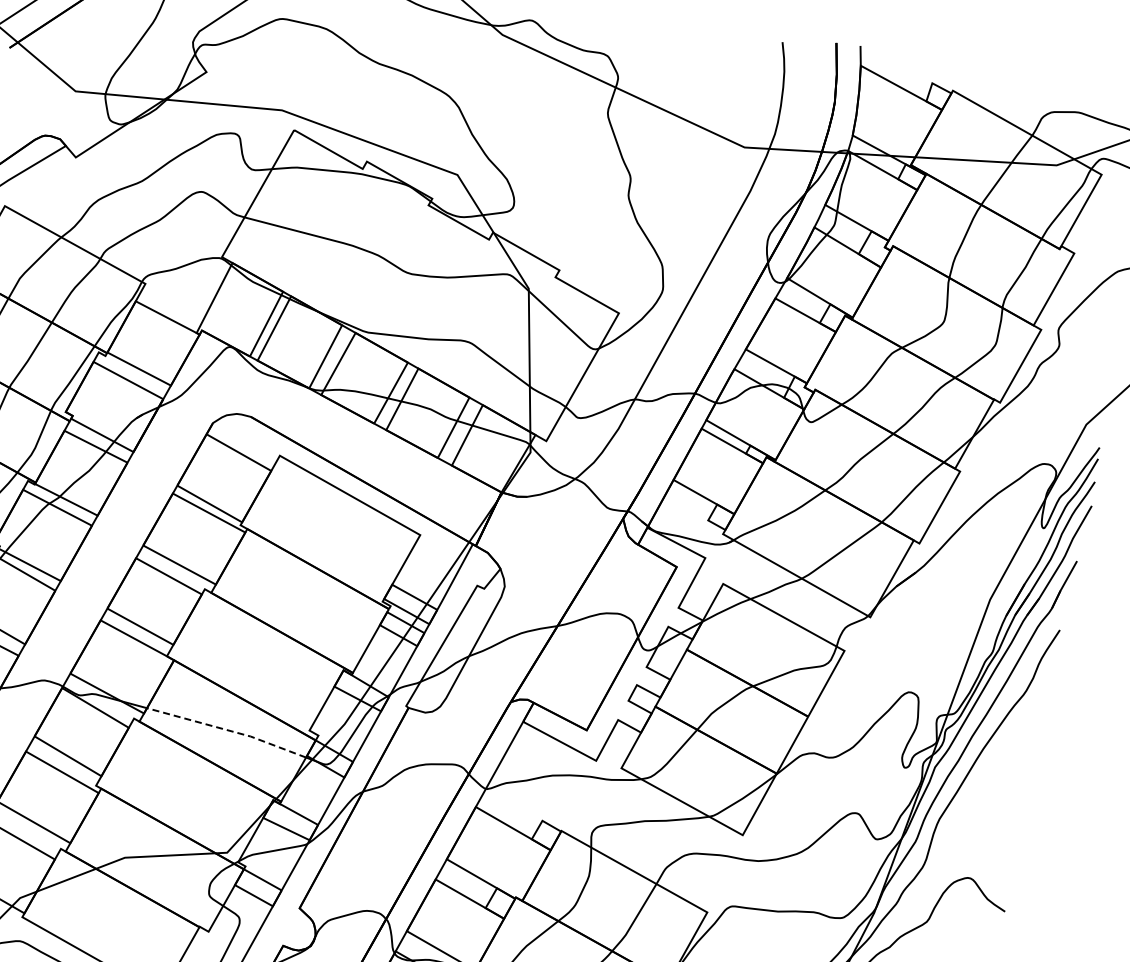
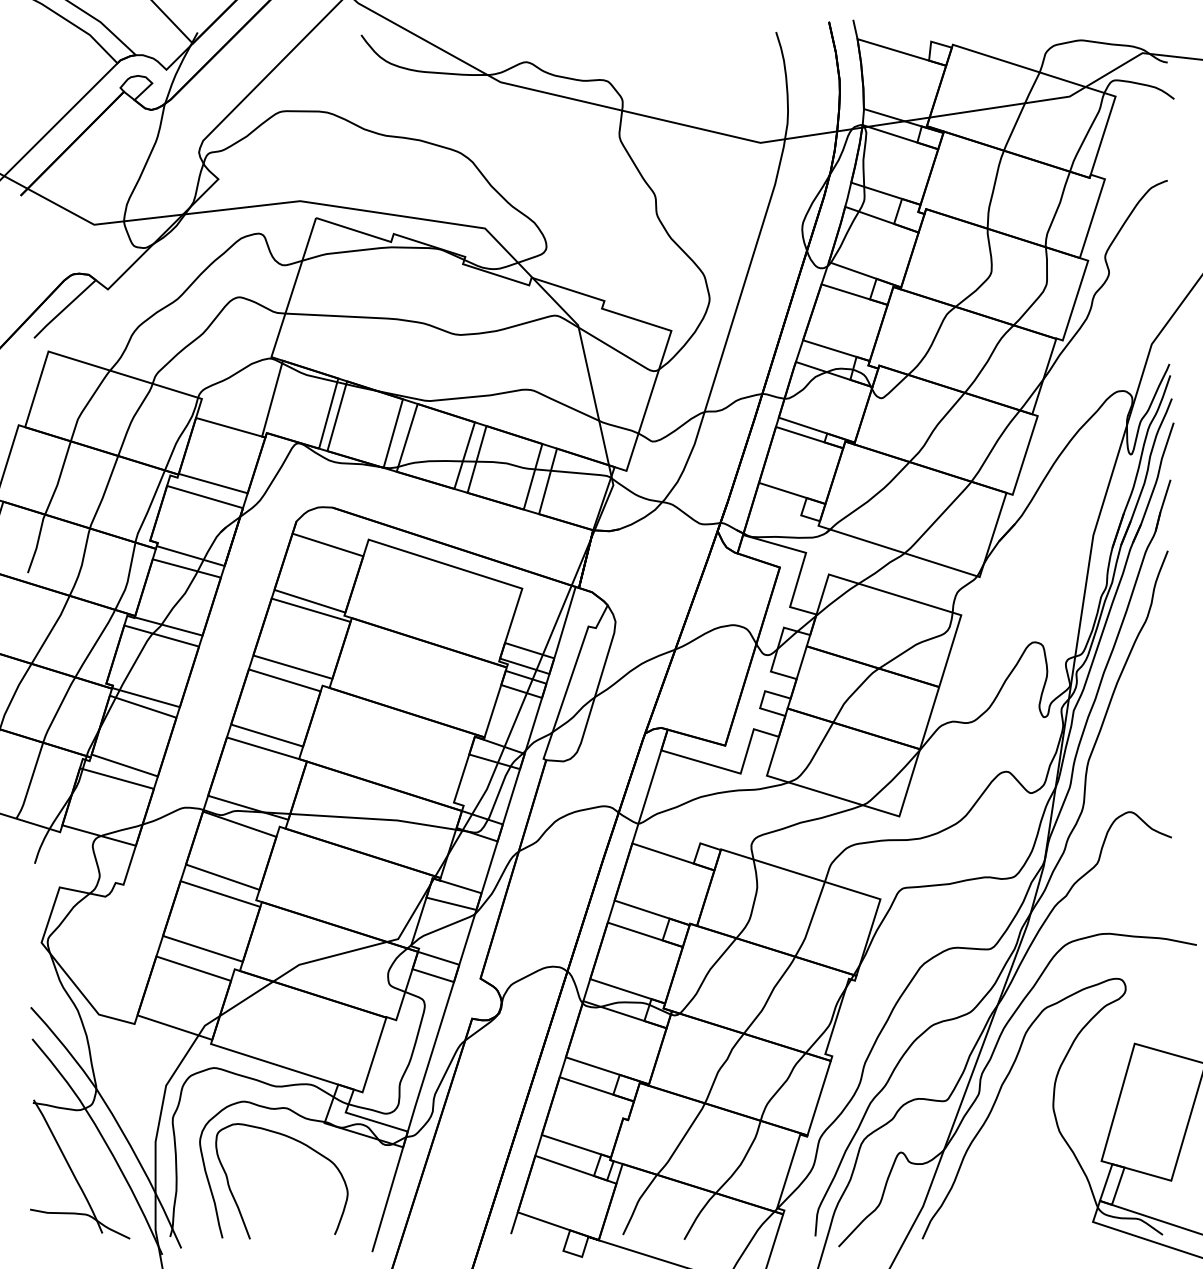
line: (227, 730) -> (373, 819), dashed -> solid

